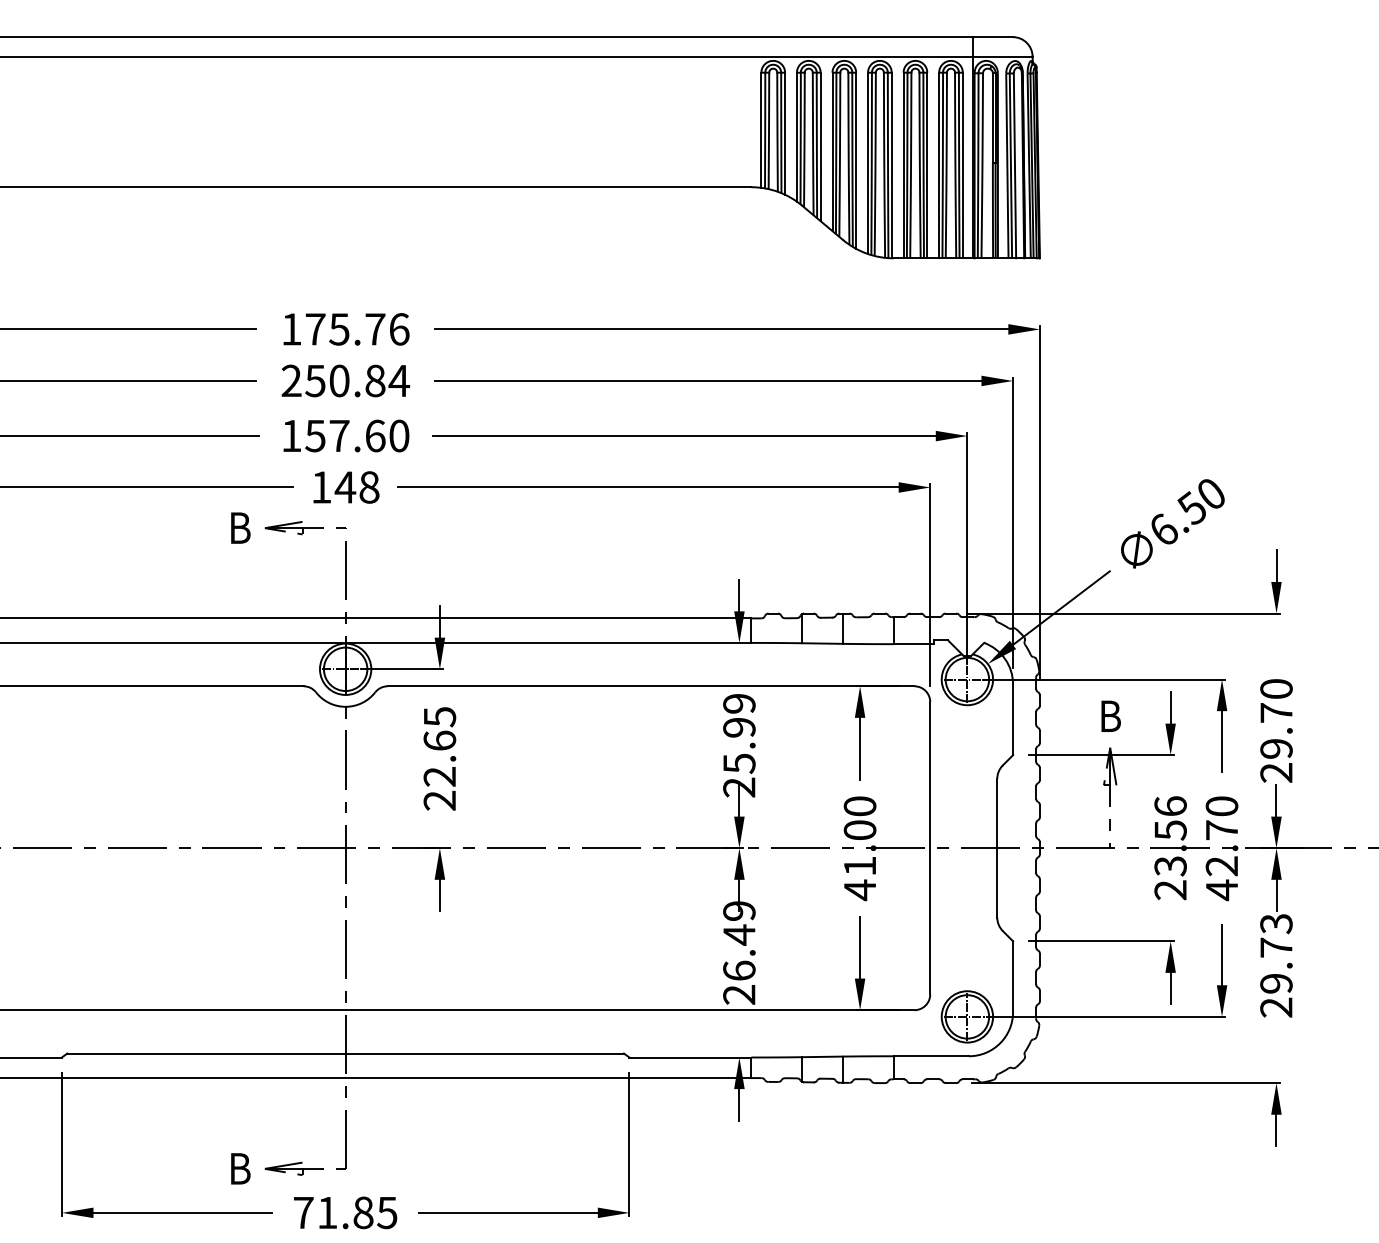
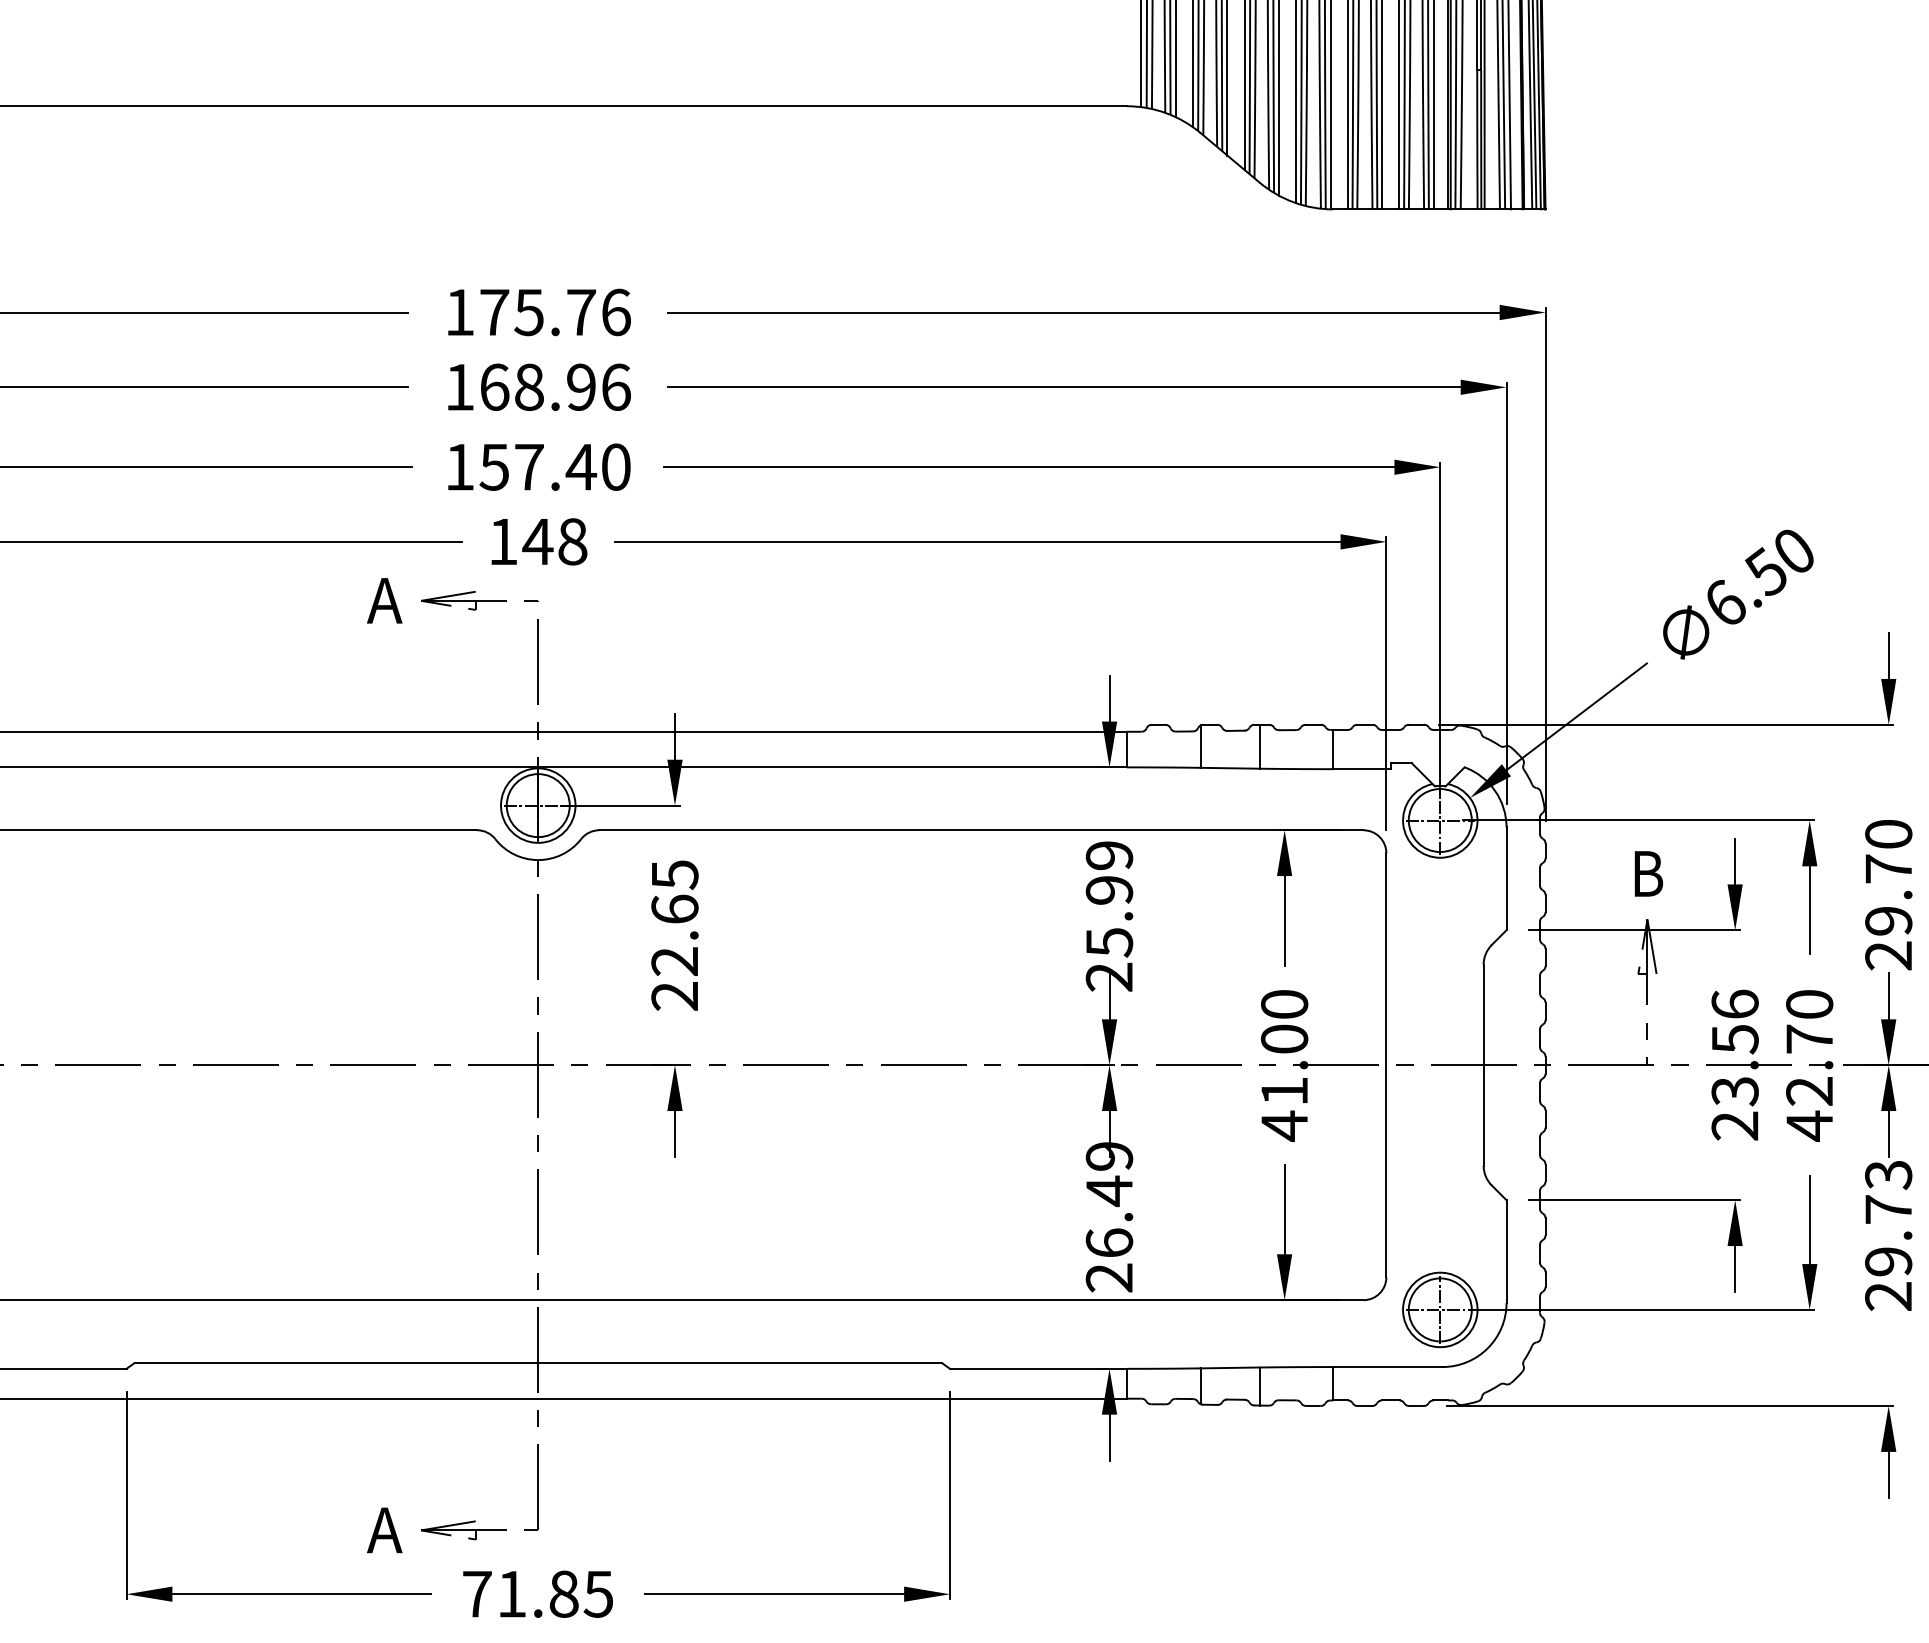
text: (345, 380) -> (538, 386), 250.84 -> 168.96
text: (375, 435) -> (581, 466), 157.60 -> 157.40
text: (239, 527) -> (384, 599), B -> A
text: (239, 1168) -> (384, 1529), B -> A

